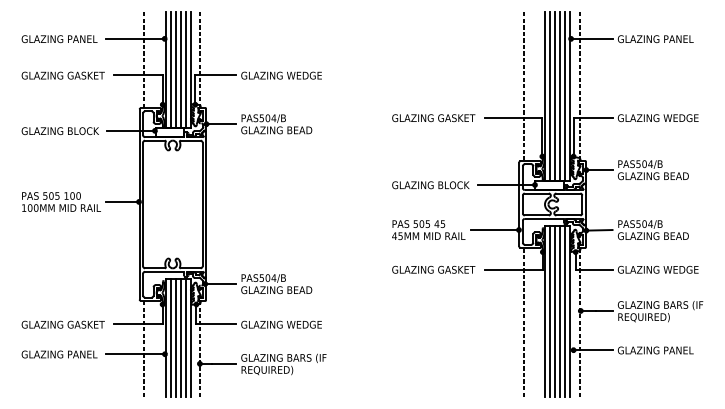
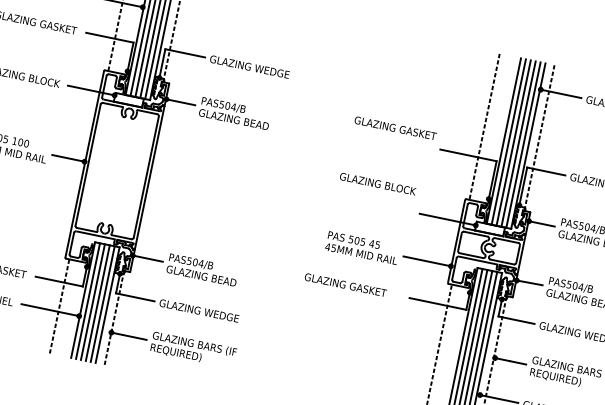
text: (433, 118) -> (395, 128), moved
text: (430, 185) -> (377, 184), moved
text: (433, 269) -> (345, 284), moved

